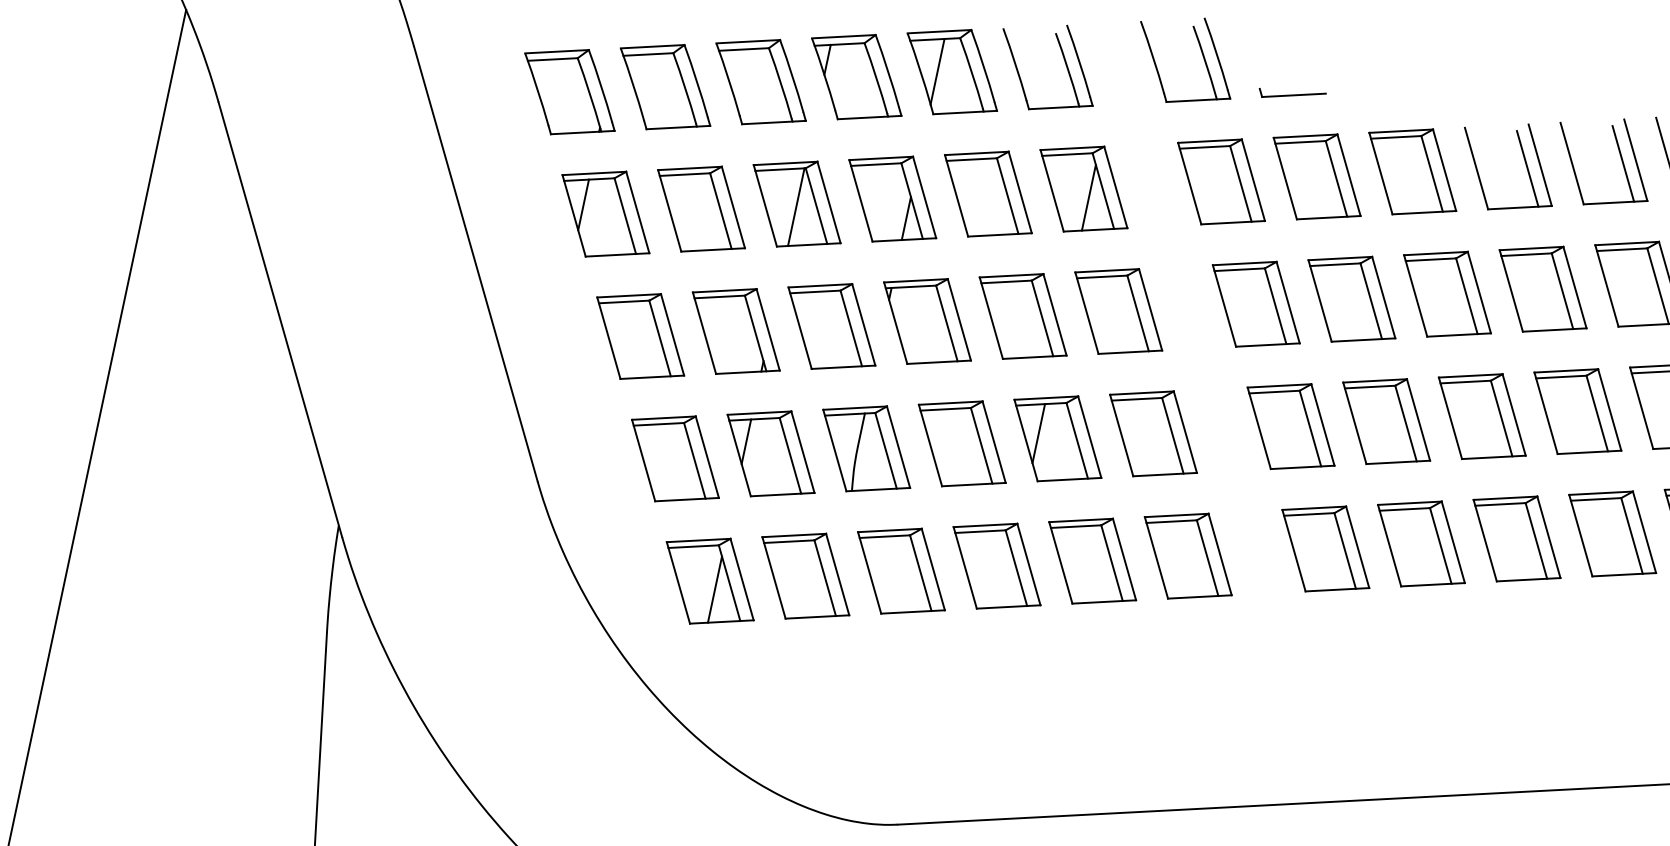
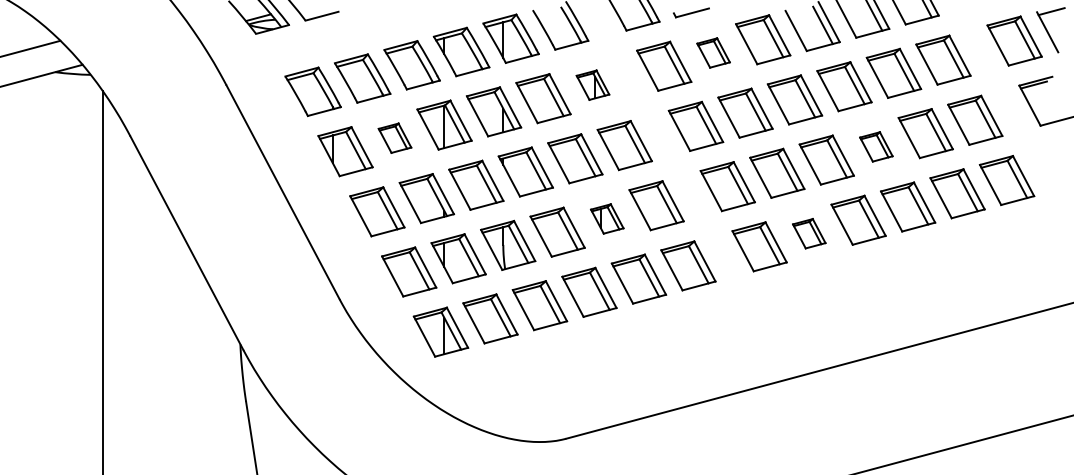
part: (1317, 175) -> (713, 52), size x0.6
part: (1083, 187) -> (592, 84), size x0.6
part: (700, 207) -> (394, 137), size x0.6
part: (1578, 410) -> (876, 146), size x0.6
part: (1058, 438) -> (607, 218), size x0.6
part: (1422, 543) -> (809, 233), size x0.6

